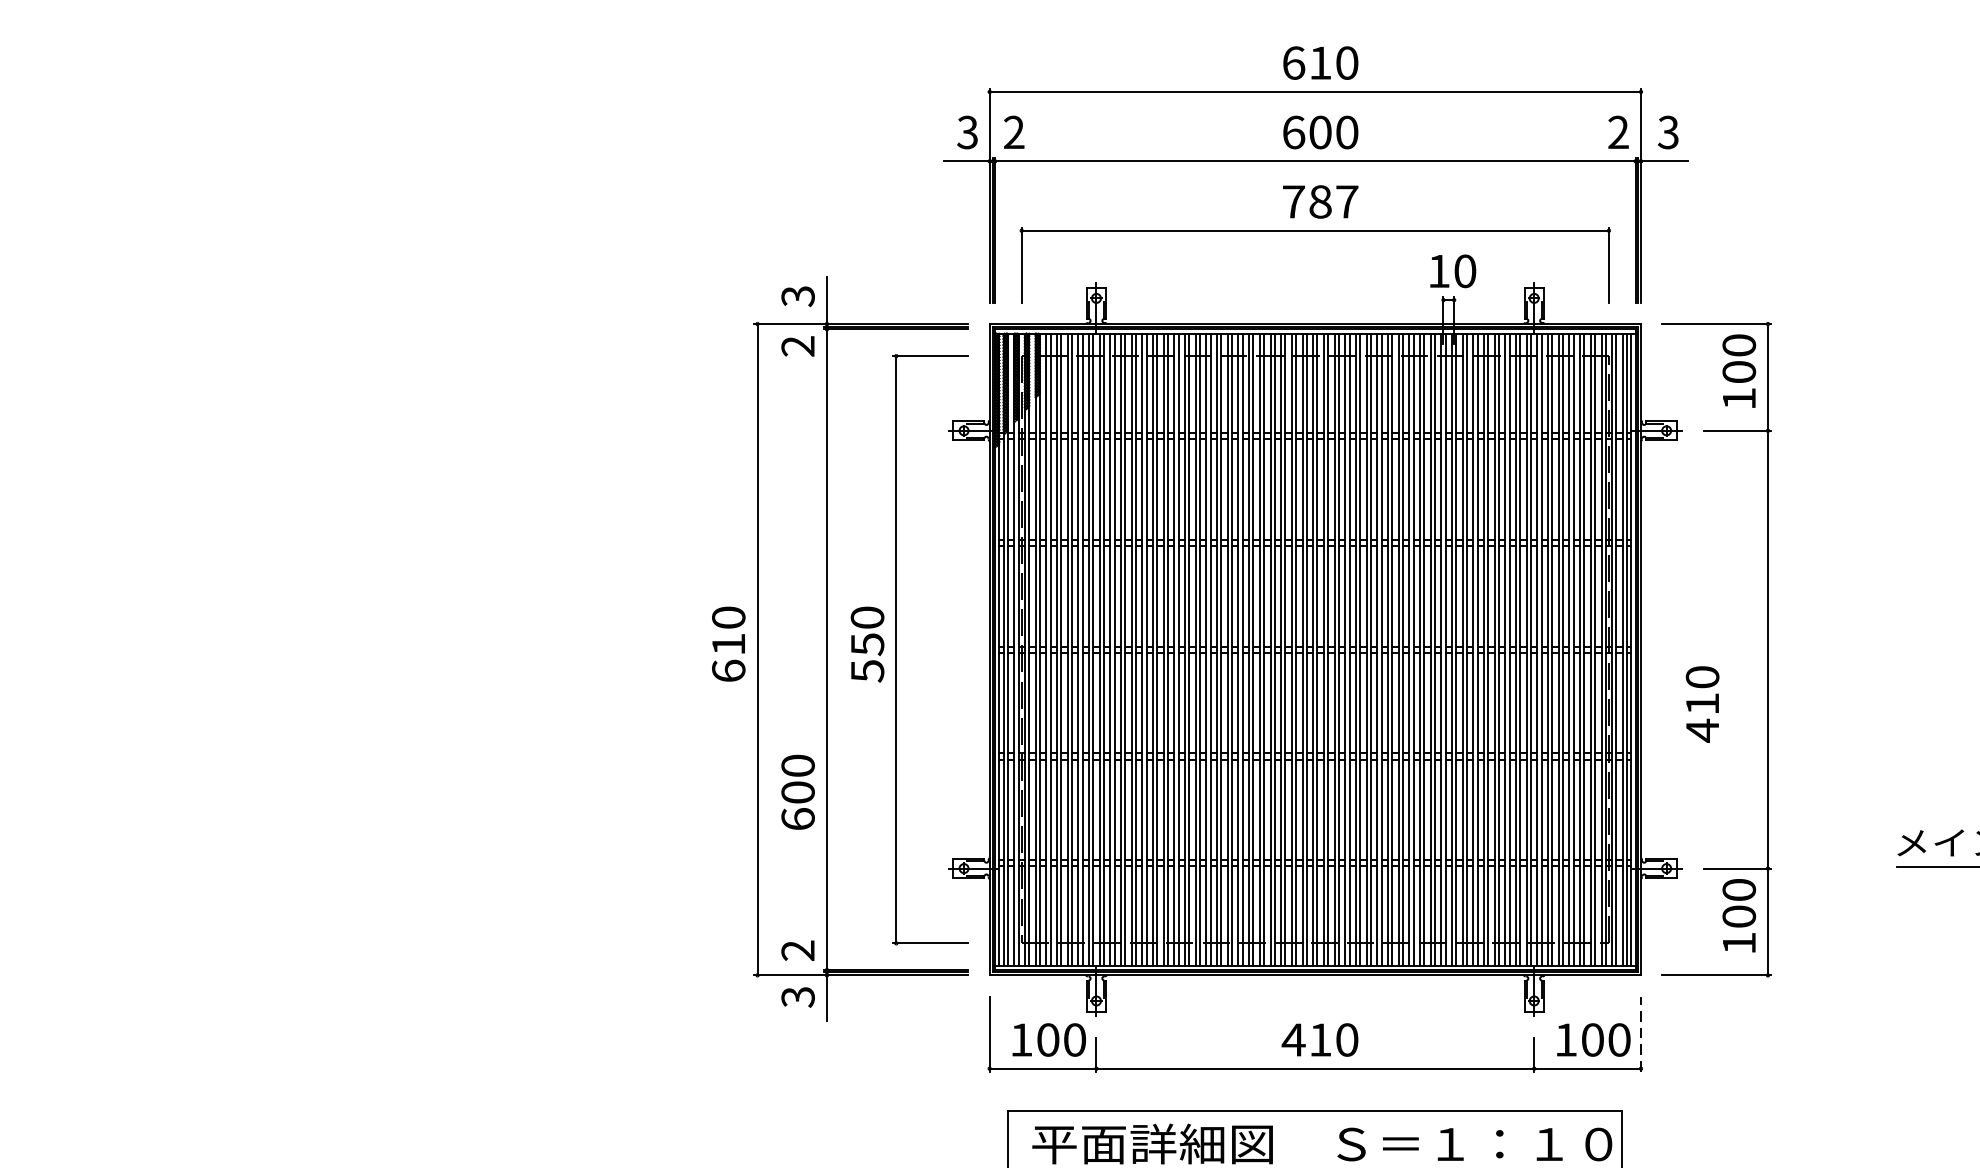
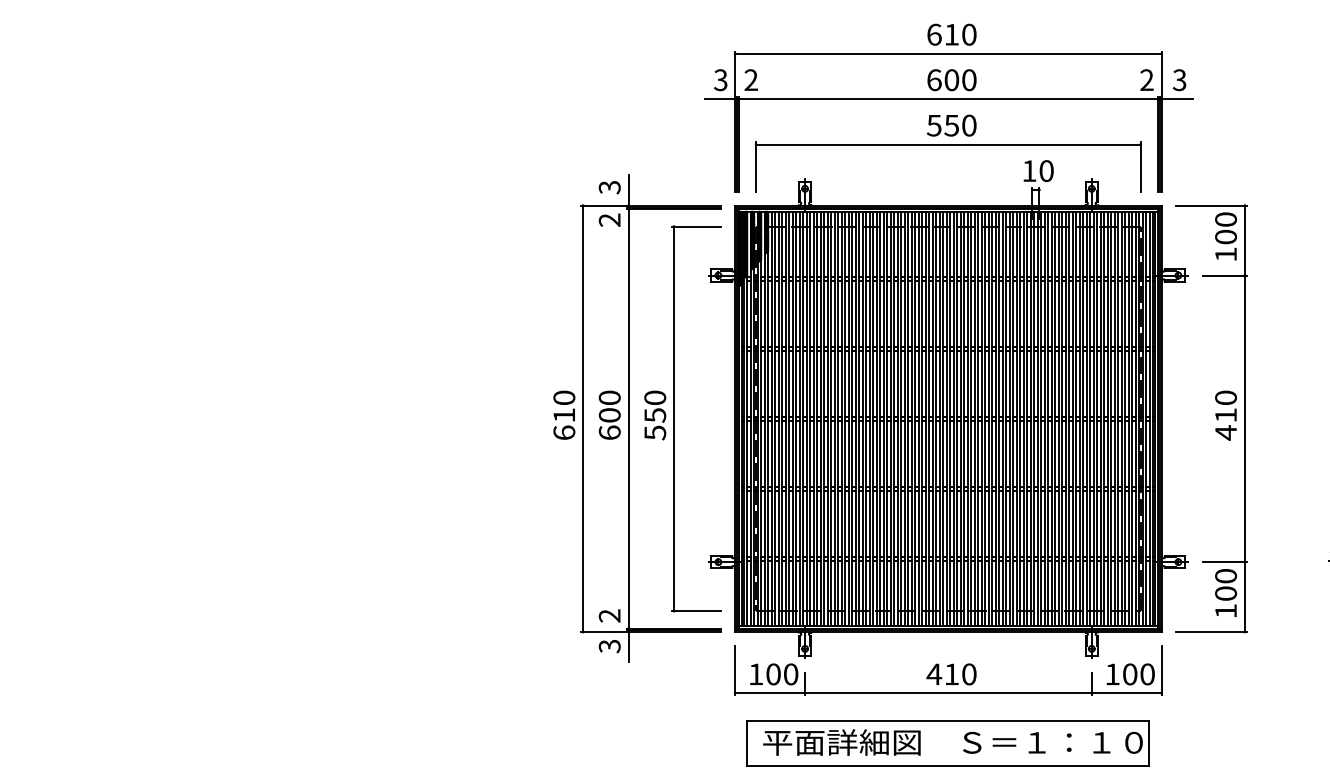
text: (1319, 201) -> (951, 125), 787 -> 550
text: (1701, 704) -> (1225, 415), moved
text: (797, 791) -> (609, 414), moved
line: (1640, 1034) -> (1161, 670), dashed -> solid

